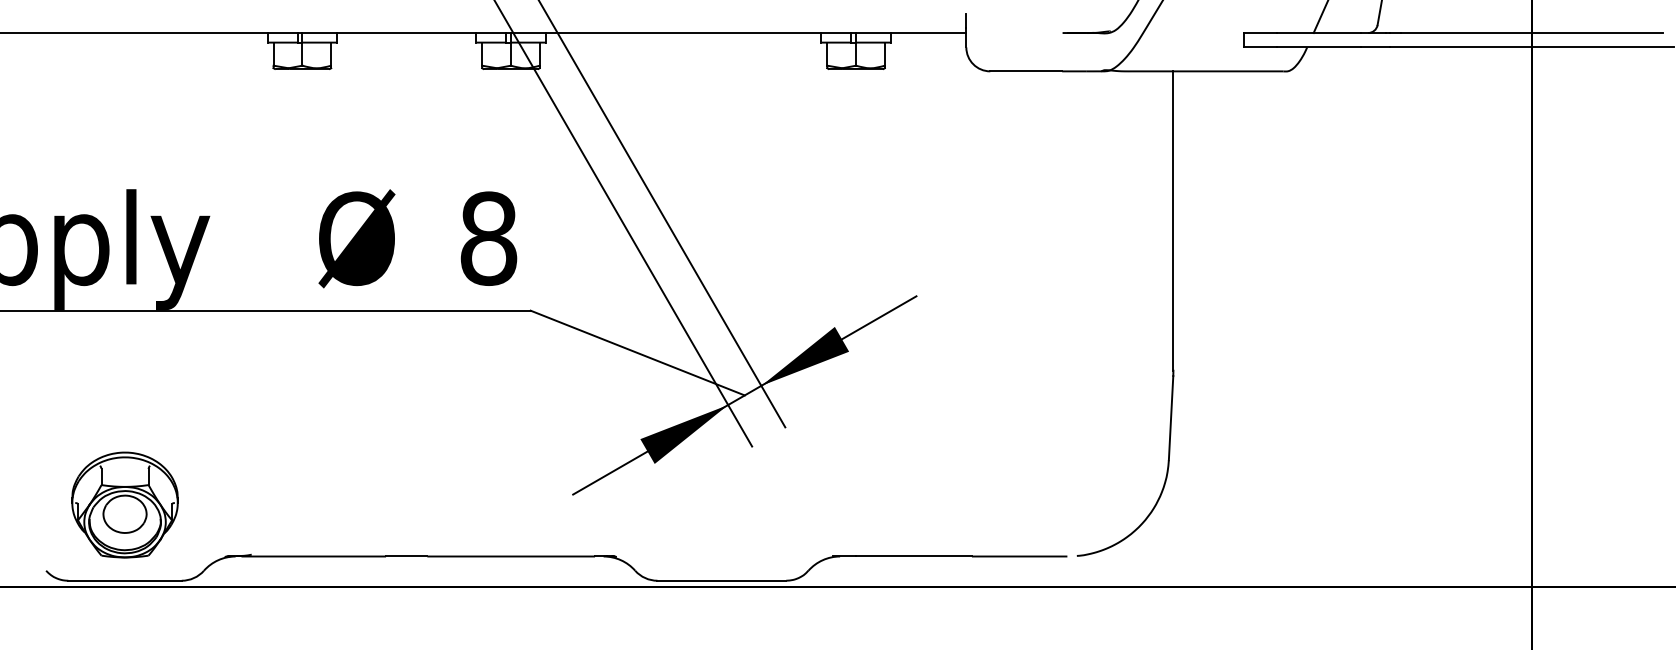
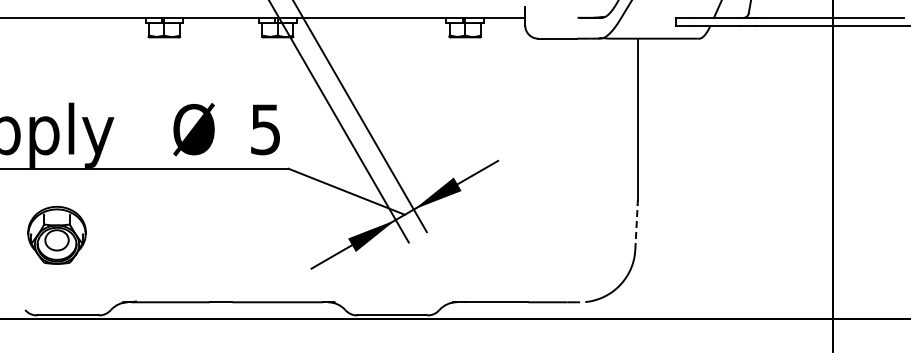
text: (488, 238) -> (265, 129), 8 -> 5
line: (1171, 418) -> (636, 227), solid -> dashed
part: (124, 503) -> (56, 234), moved

